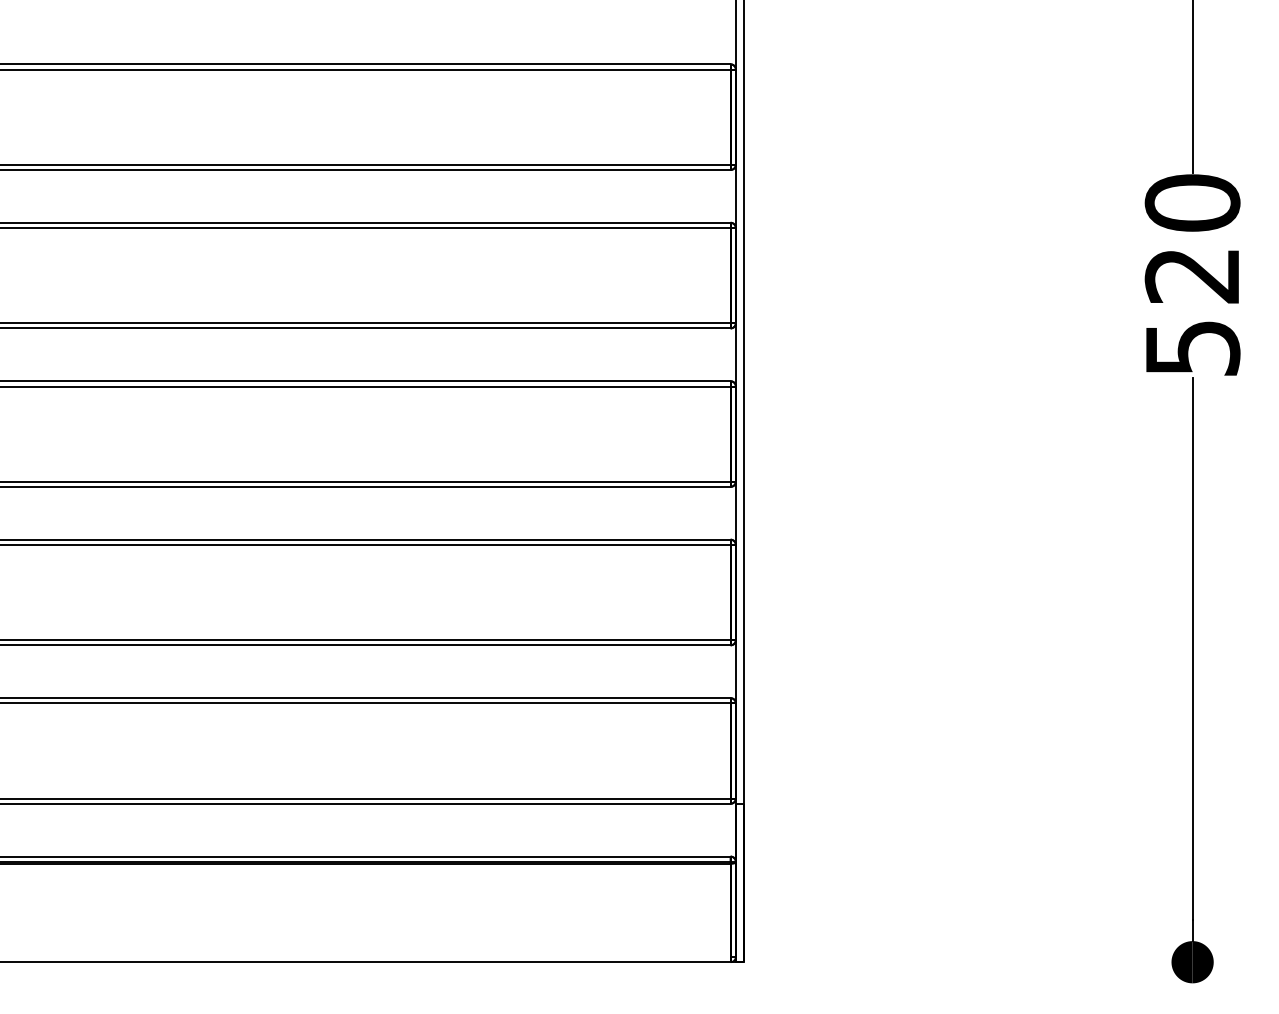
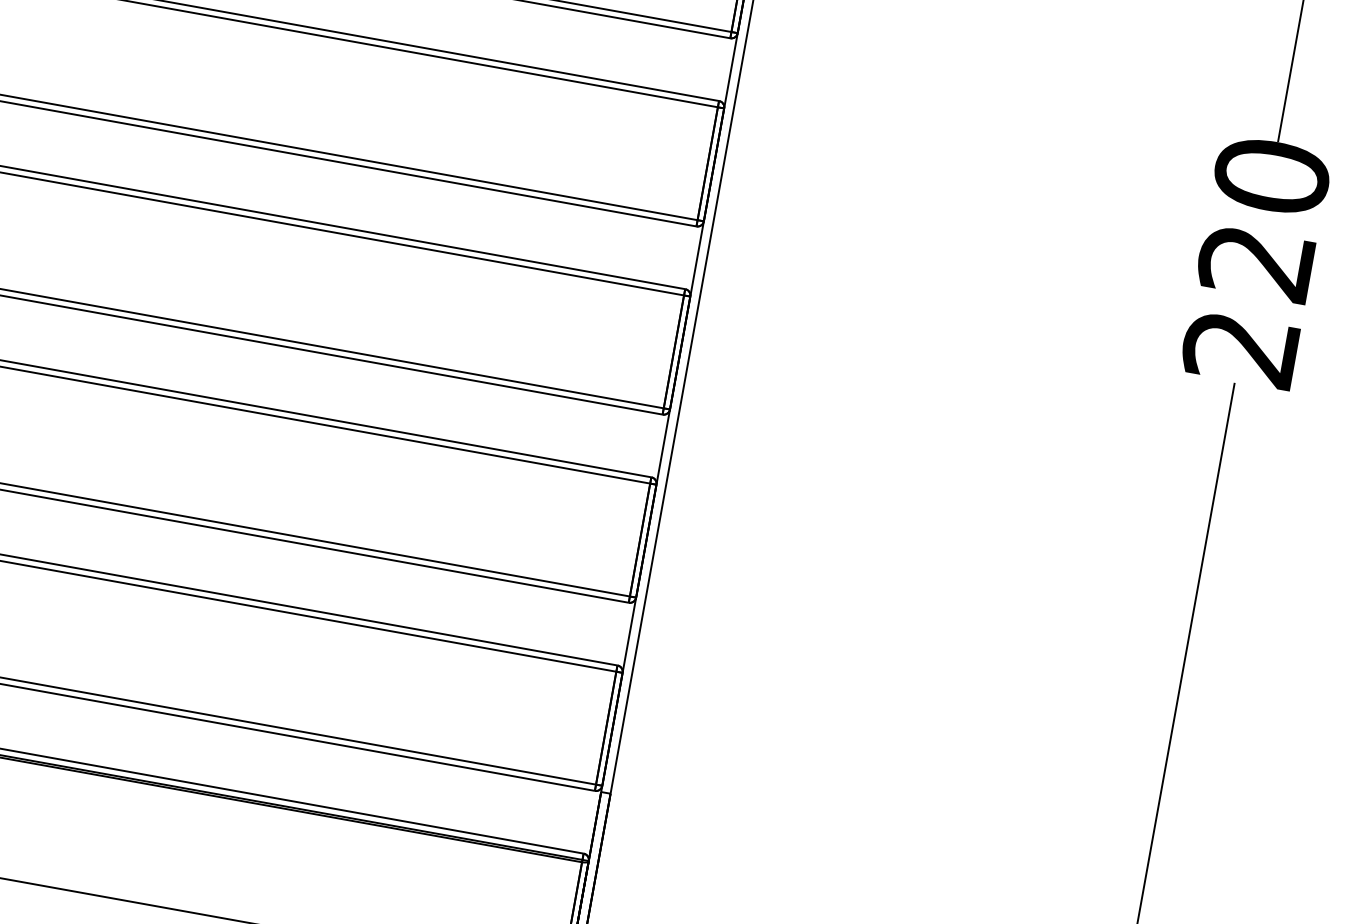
text: (1192, 348) -> (1240, 348), 520 -> 220

